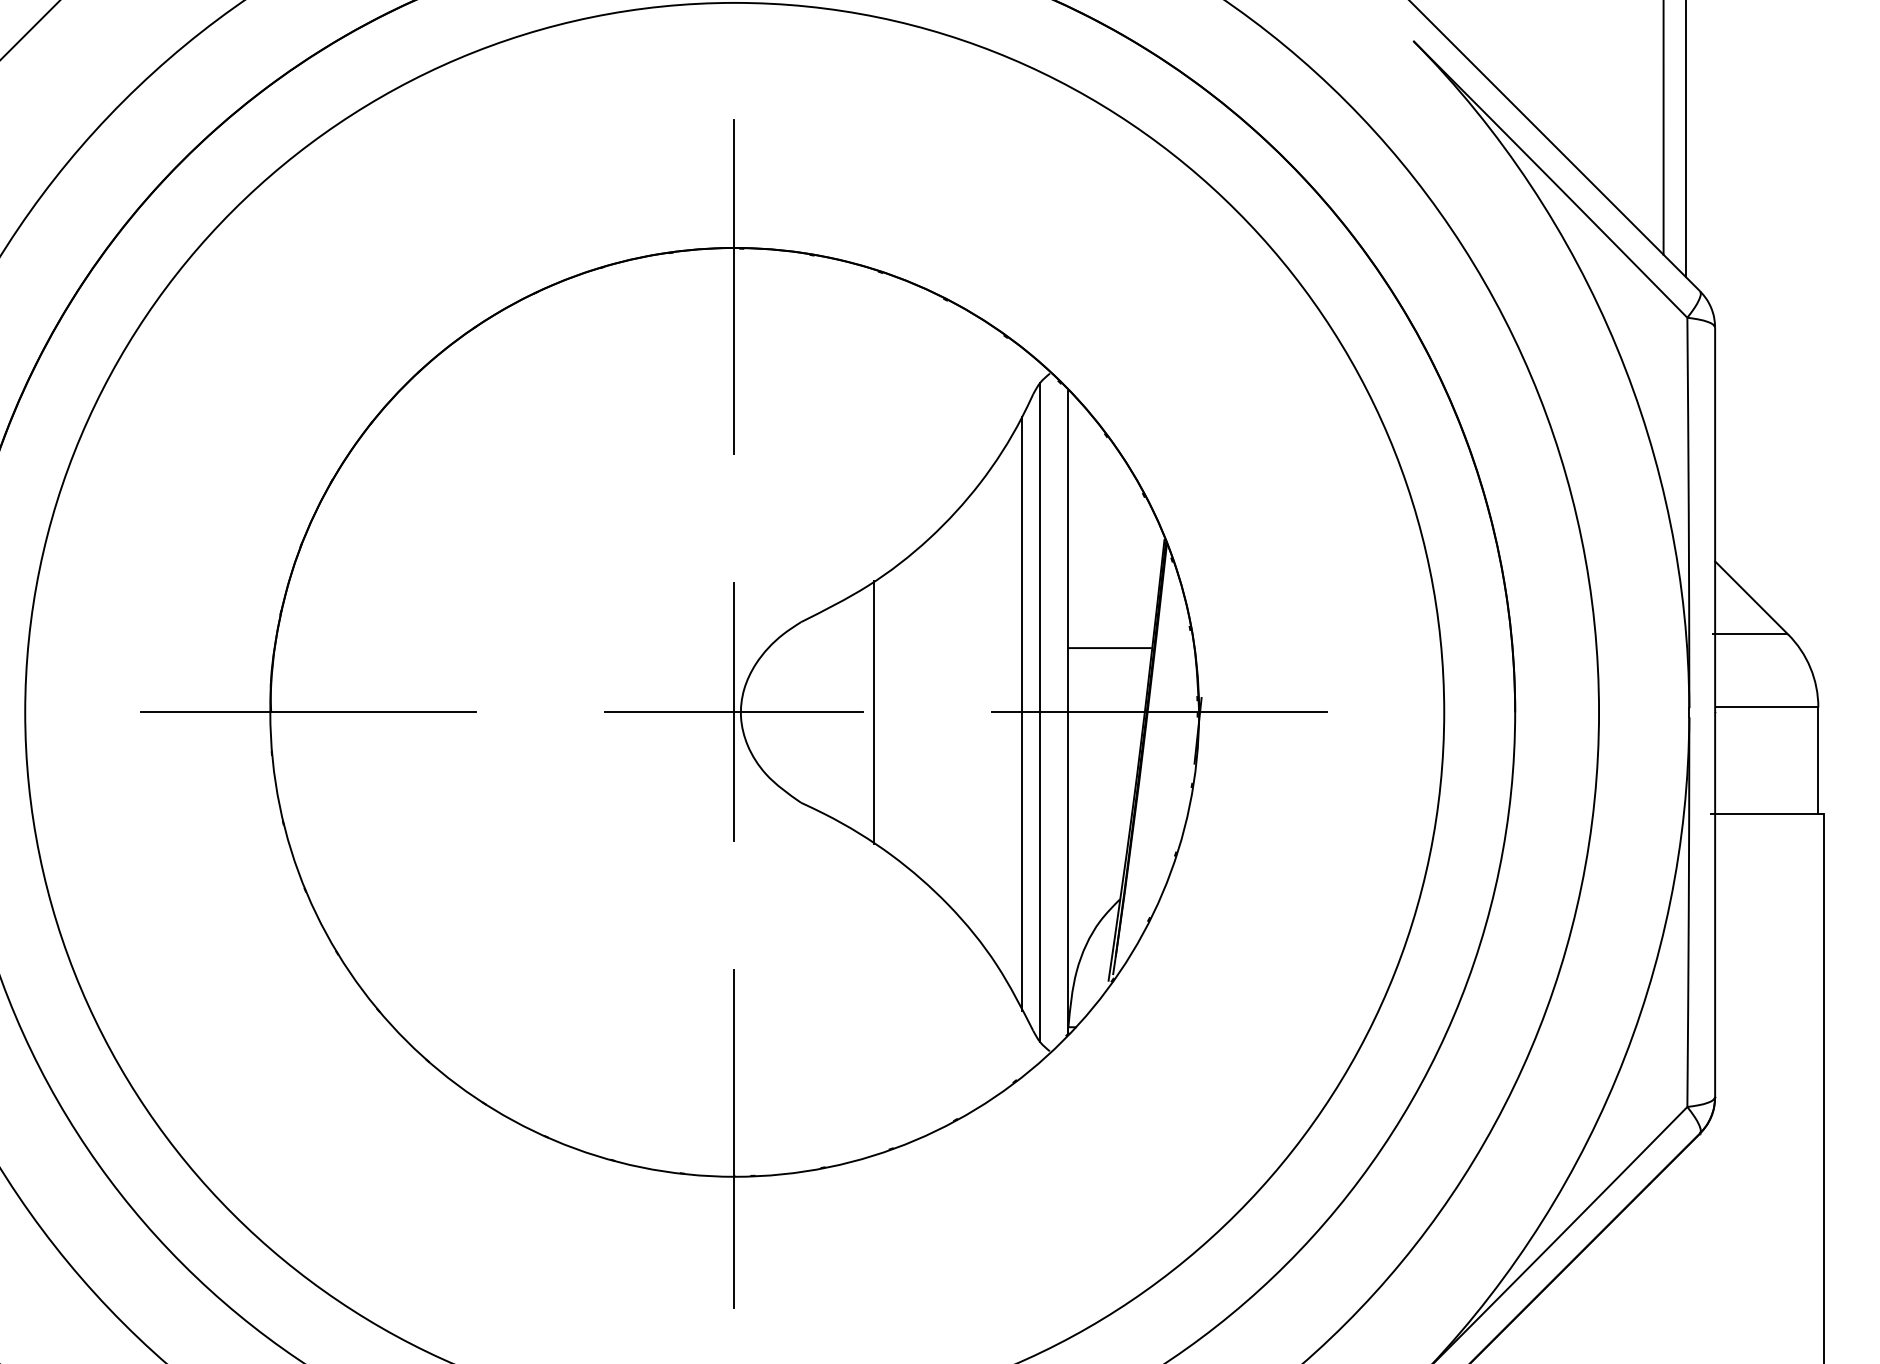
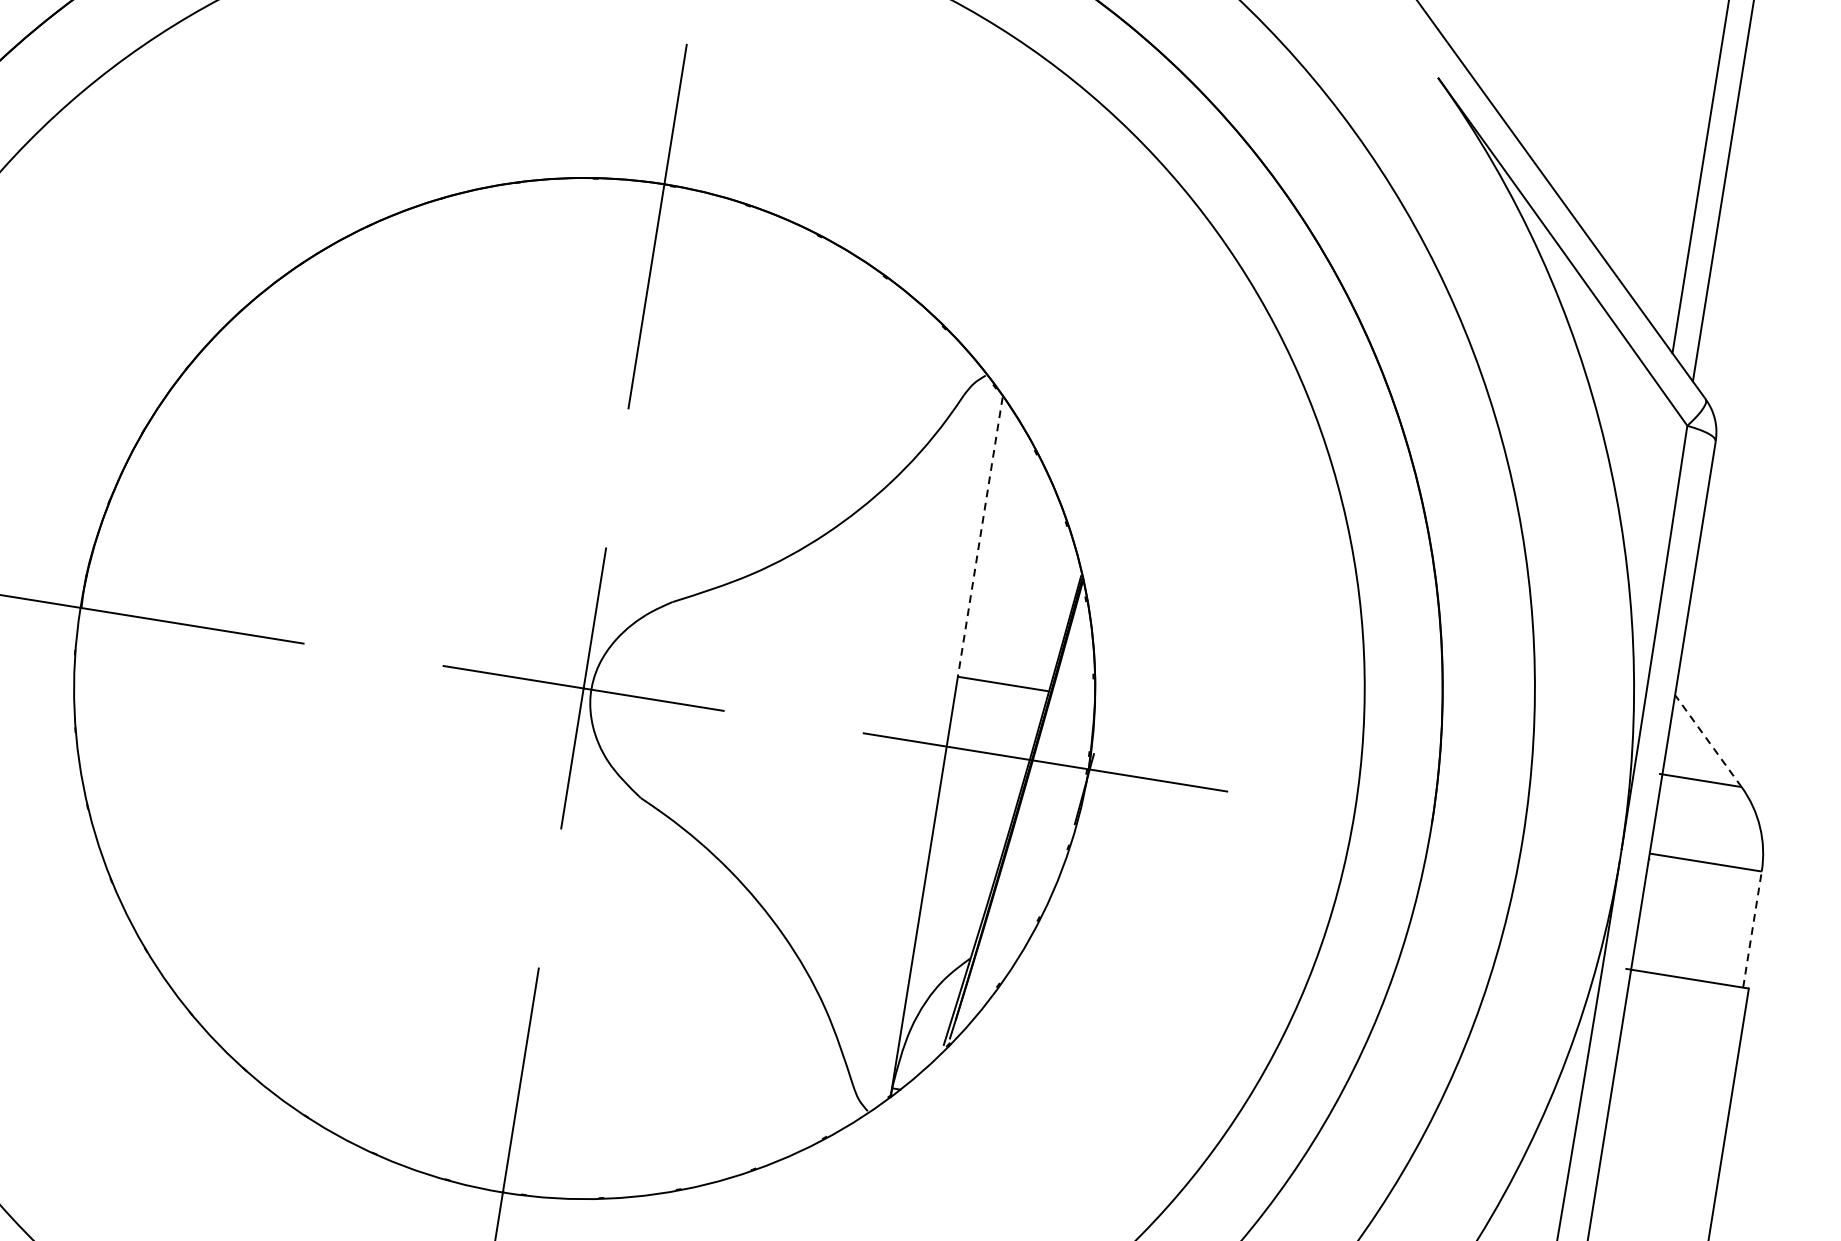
line: (1068, 519) -> (980, 537), solid -> dashed
line: (1751, 597) -> (1708, 740), solid -> dashed
line: (873, 712) -> (735, 712), removed
line: (1040, 712) -> (916, 741), removed
line: (1022, 713) -> (896, 739), removed
line: (1818, 760) -> (1752, 929), solid -> dashed

